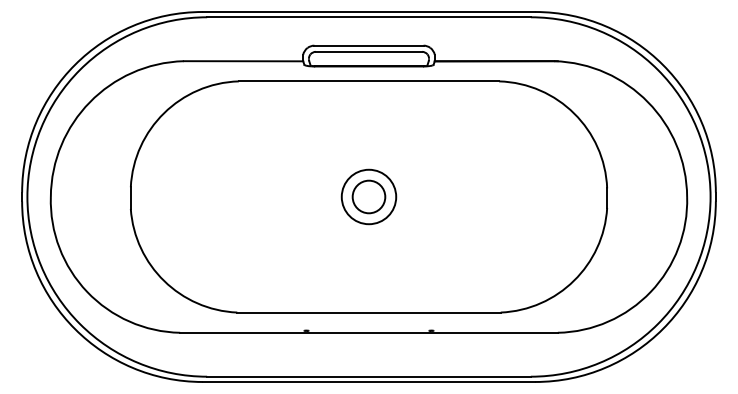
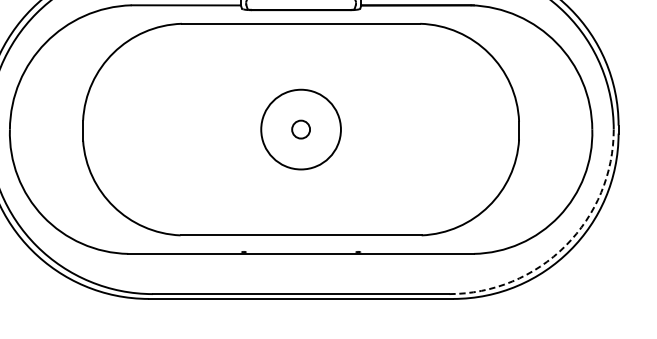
circle: (368, 196) -> (300, 129), size x0.6
circle: (368, 196) -> (300, 129), size x1.6
arc: (657, 324) -> (565, 246), solid -> dashed

